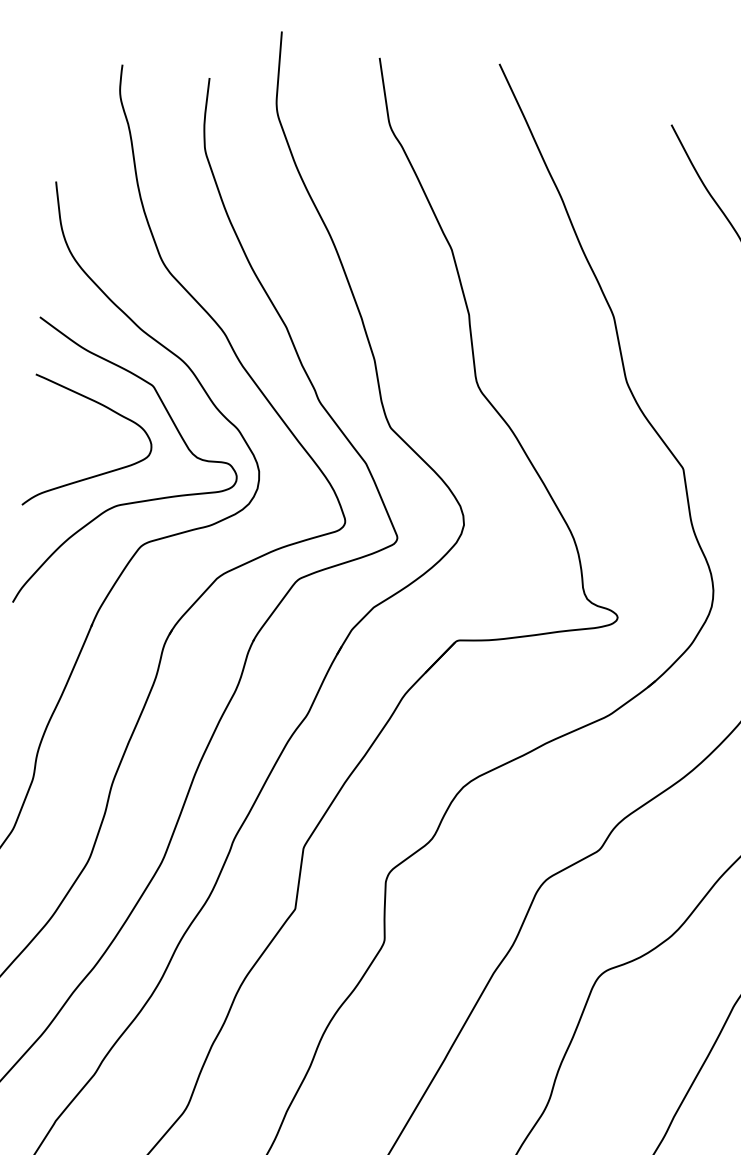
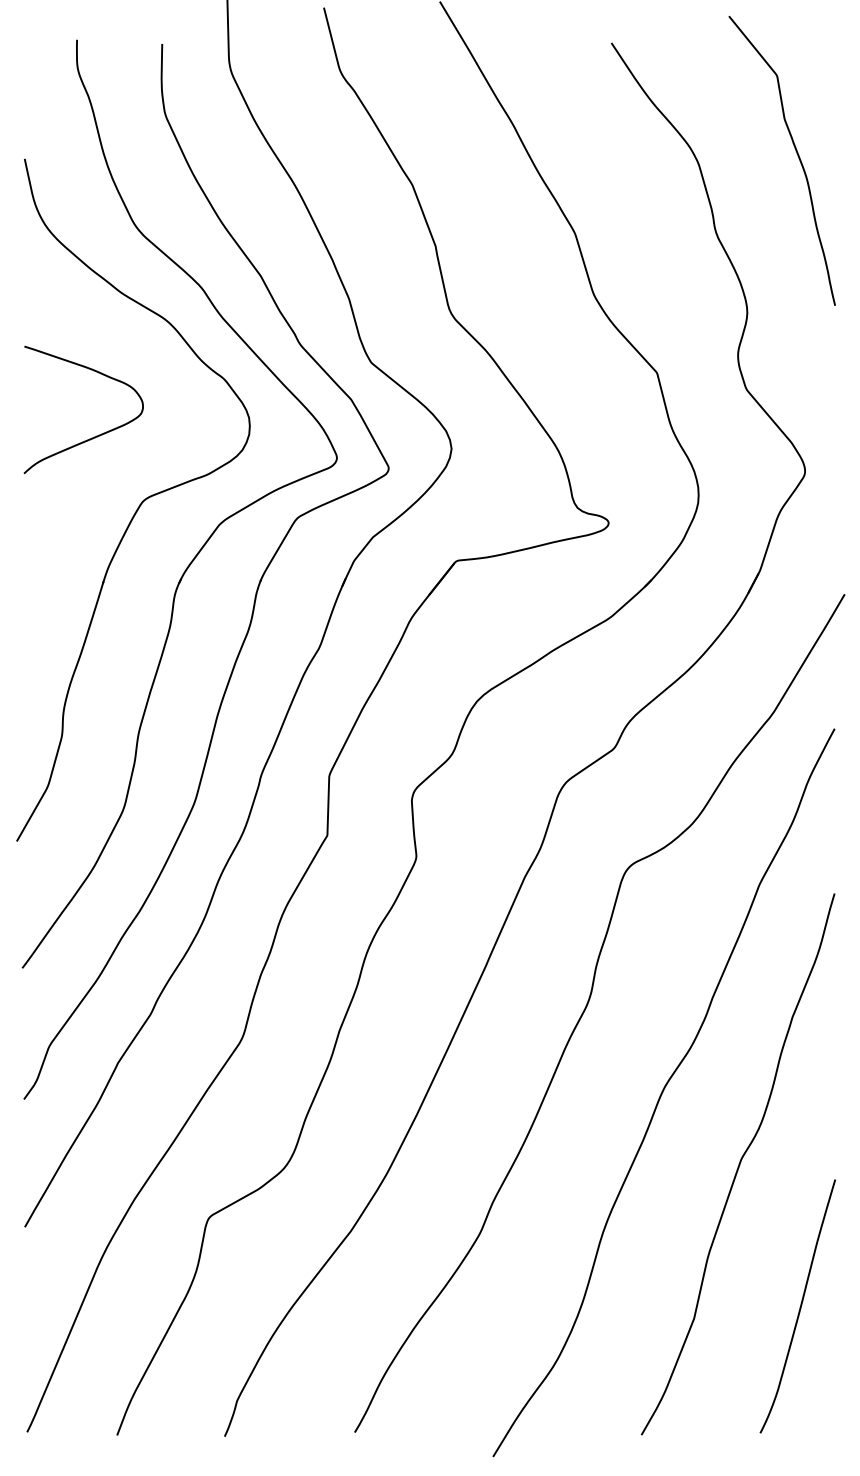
curve: (137, 501) -> (134, 458), removed

